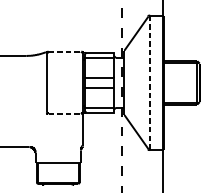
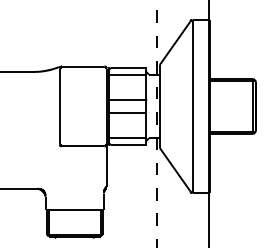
line: (65, 51) -> (83, 66), dashed -> solid
line: (150, 82) -> (192, 106), dashed -> solid
line: (65, 114) -> (83, 146), dashed -> solid

